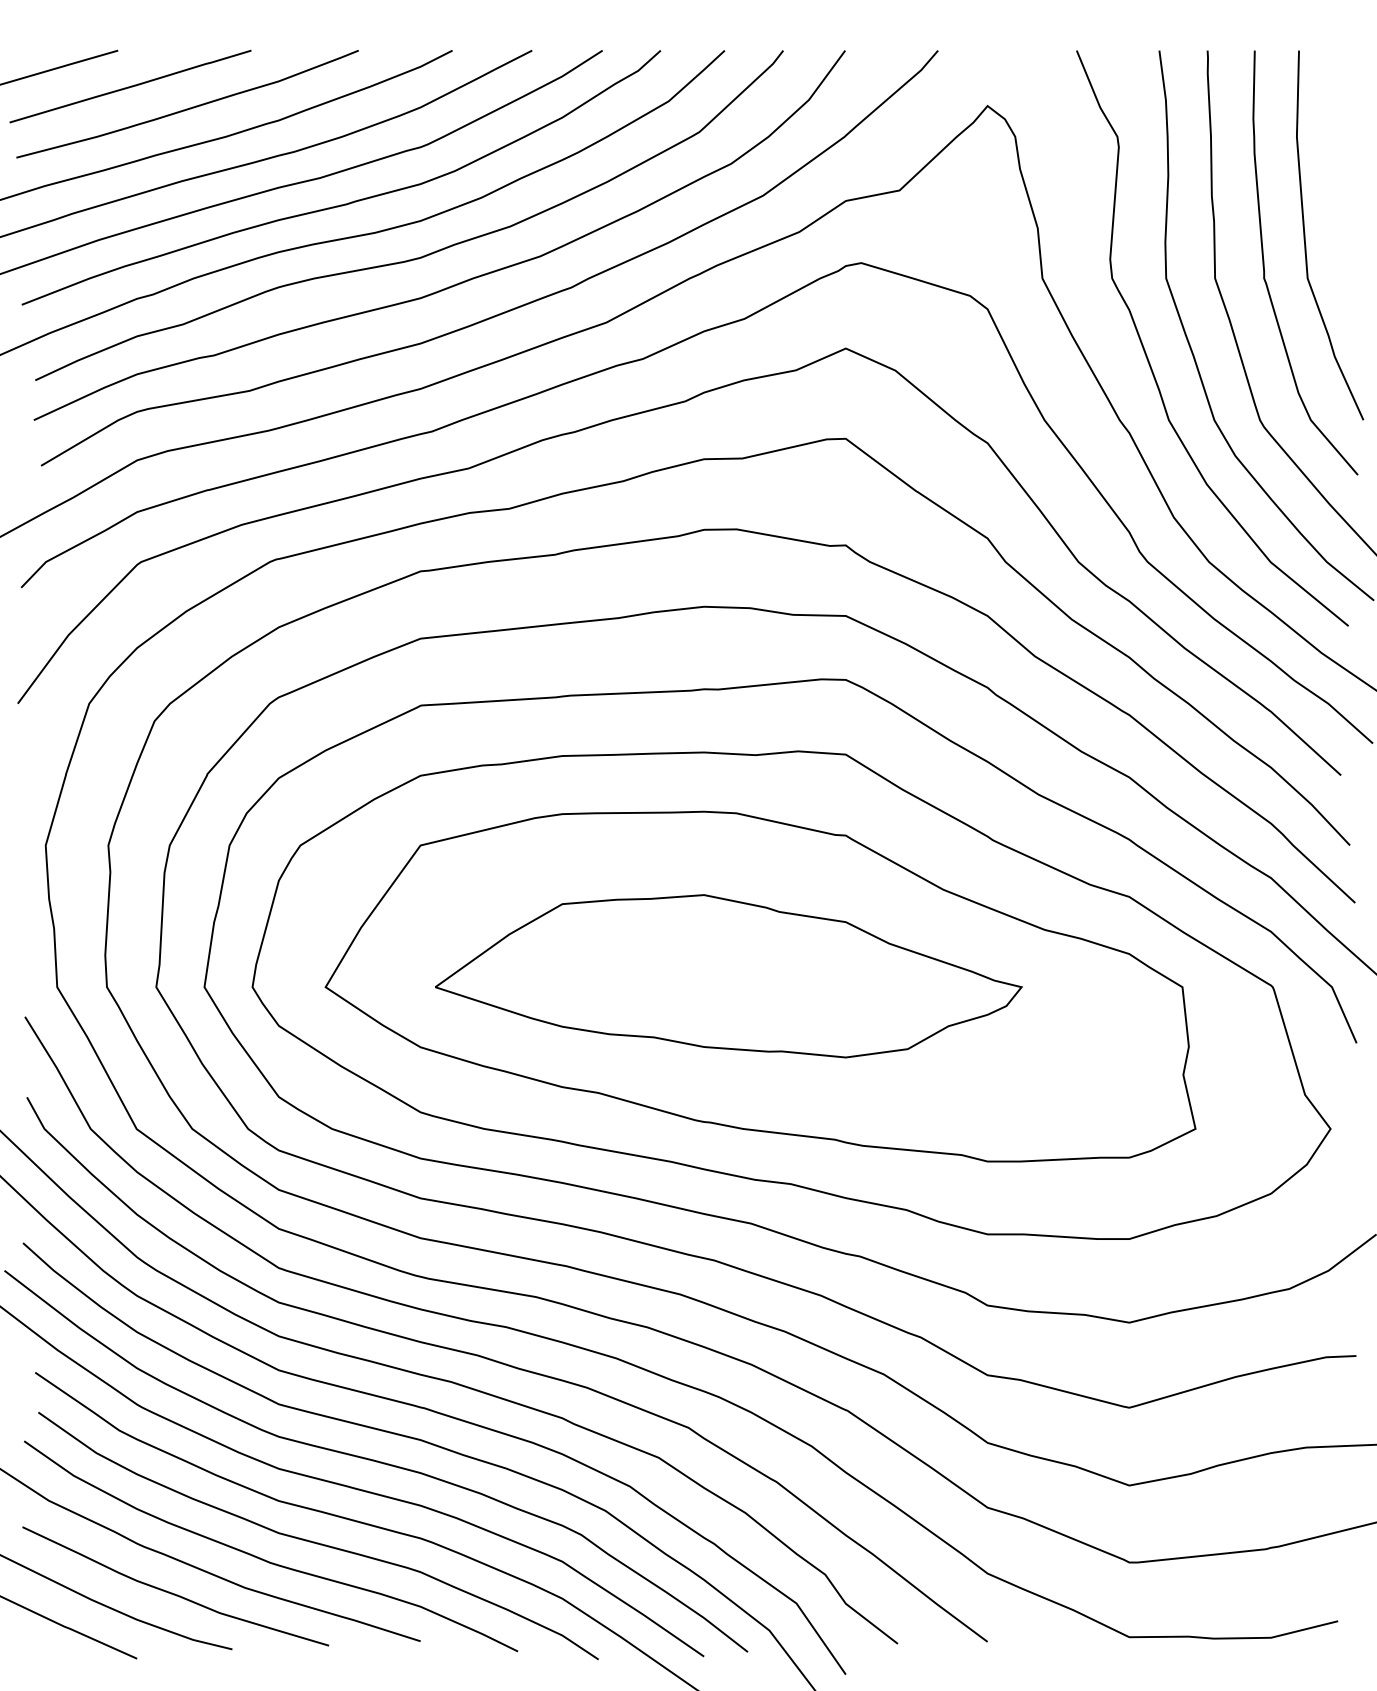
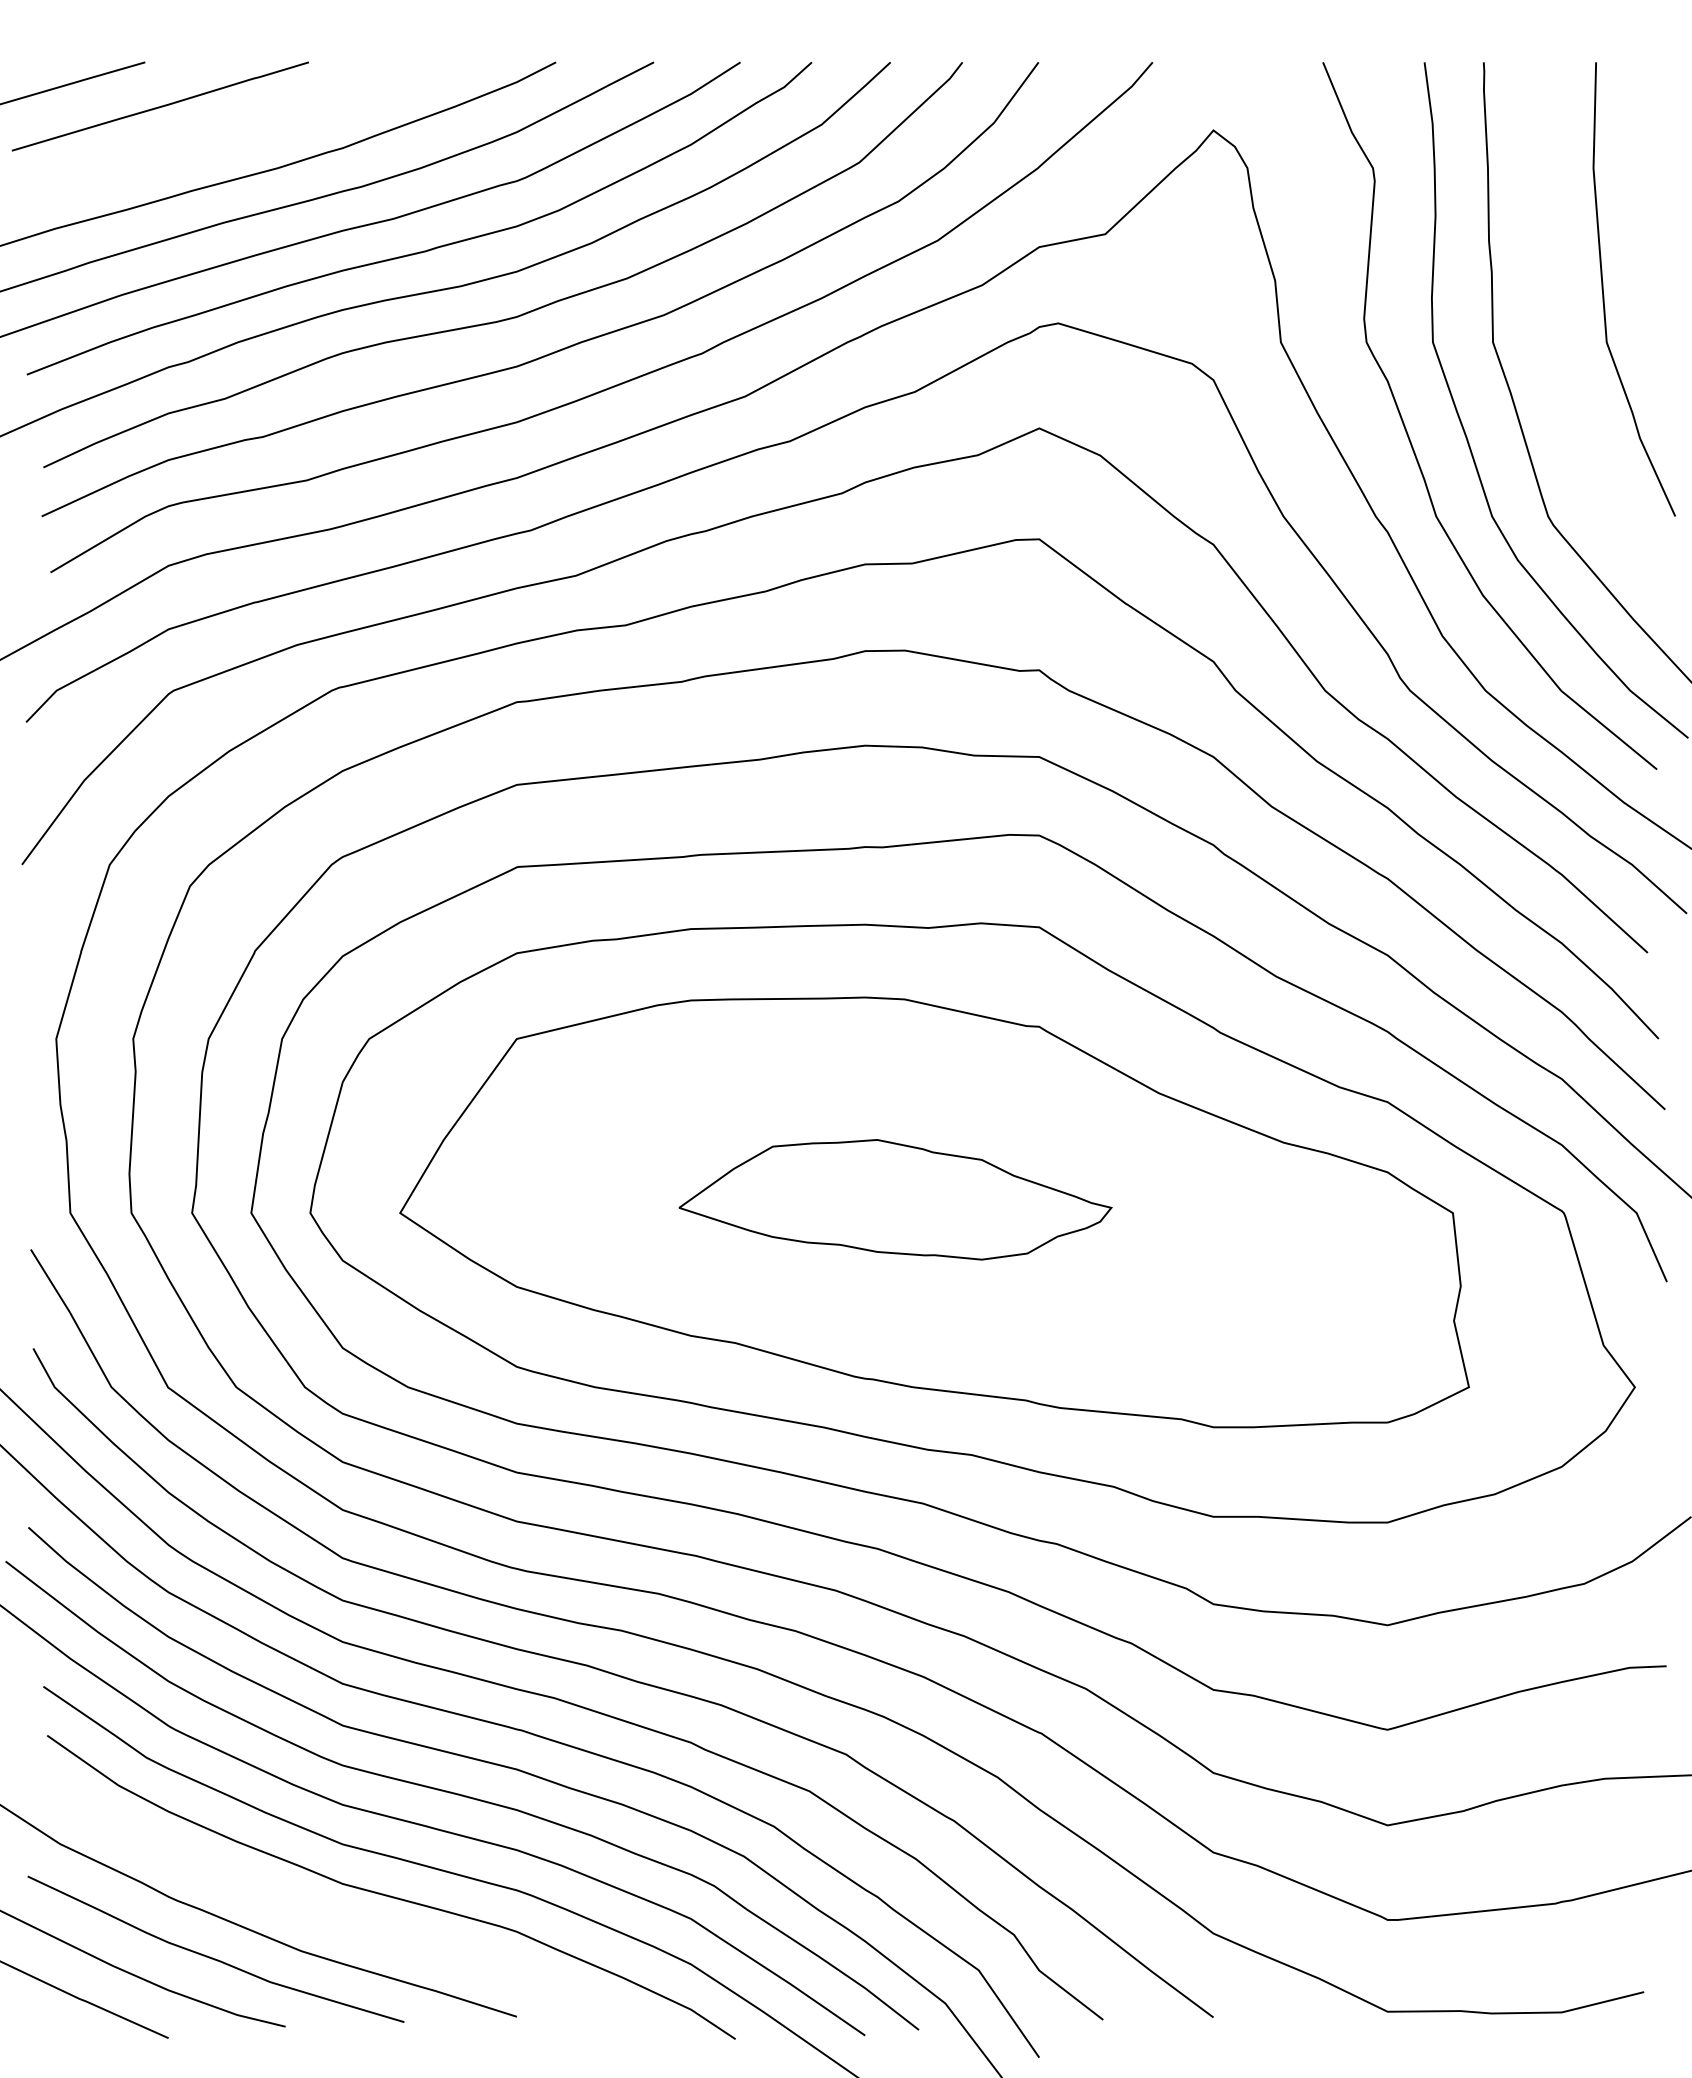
curve: (189, 107) -> (233, 132), removed
curve: (1265, 270) -> (1554, 332), removed
part: (728, 976) -> (895, 1199), size x0.6
curve: (263, 1558) -> (323, 1915), removed

